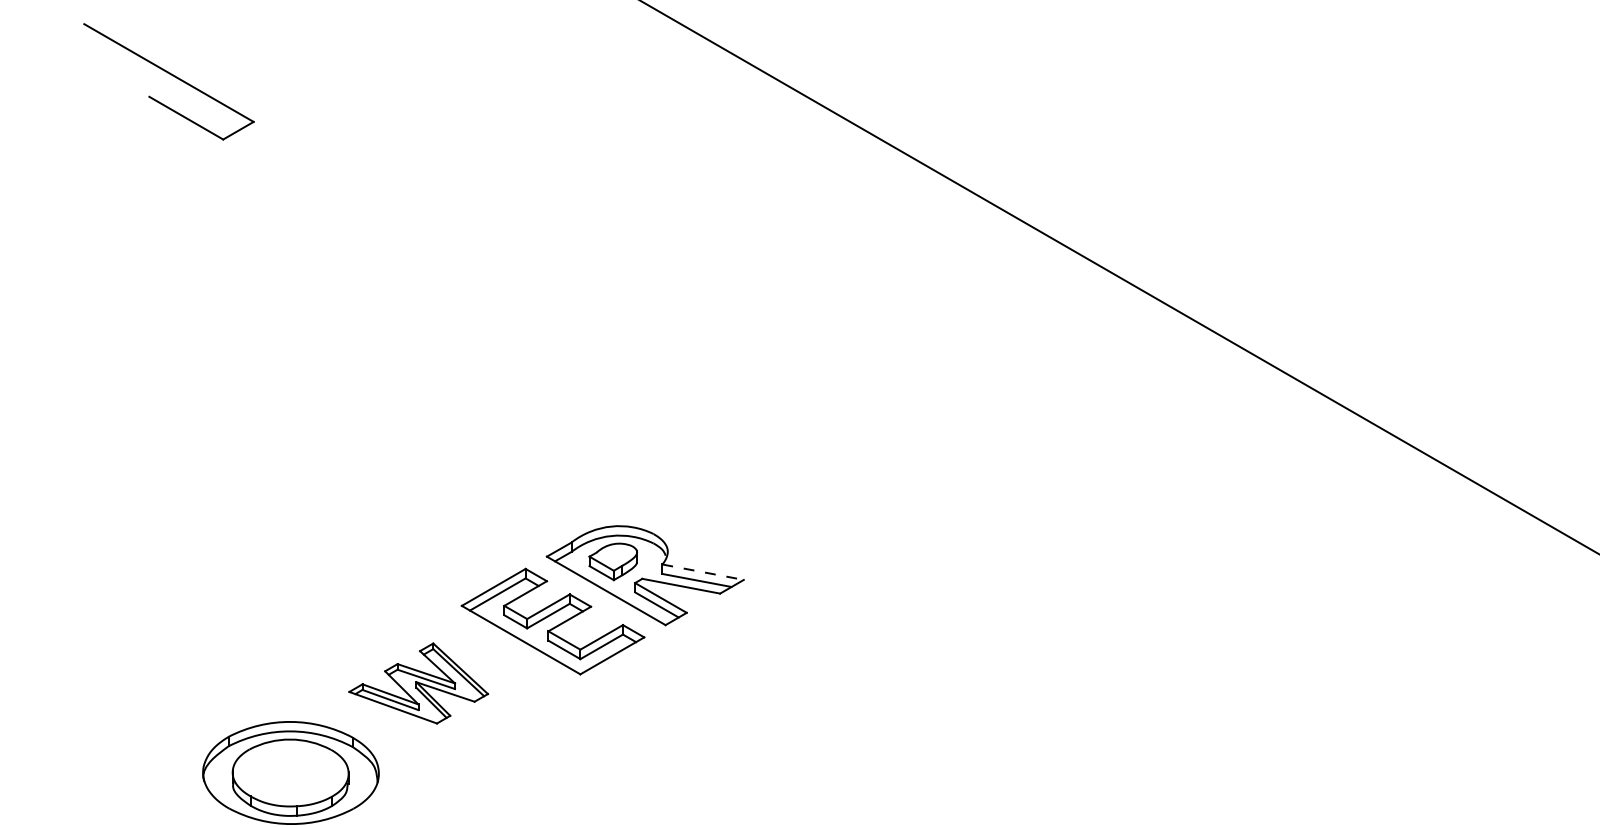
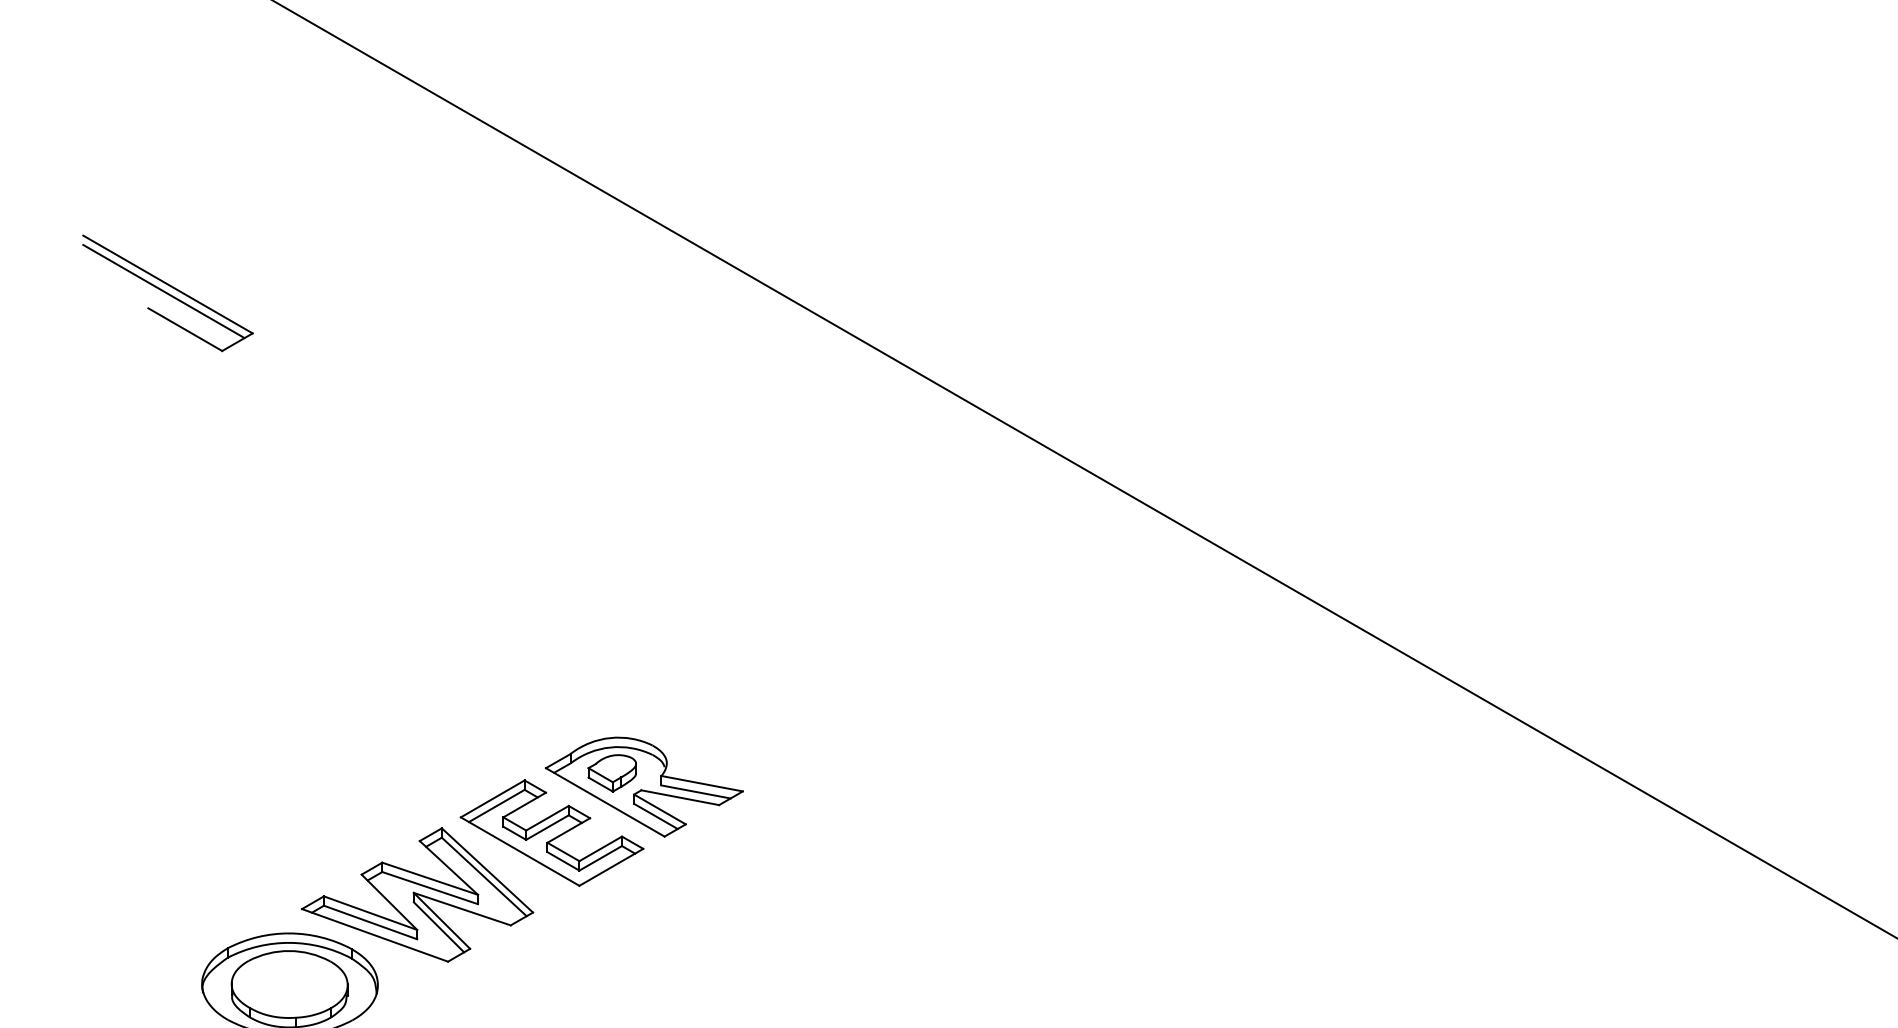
line: (164, 80) -> (163, 291), added
line: (703, 572) -> (702, 783), dashed -> solid
part: (418, 683) -> (417, 894), size x1.67

